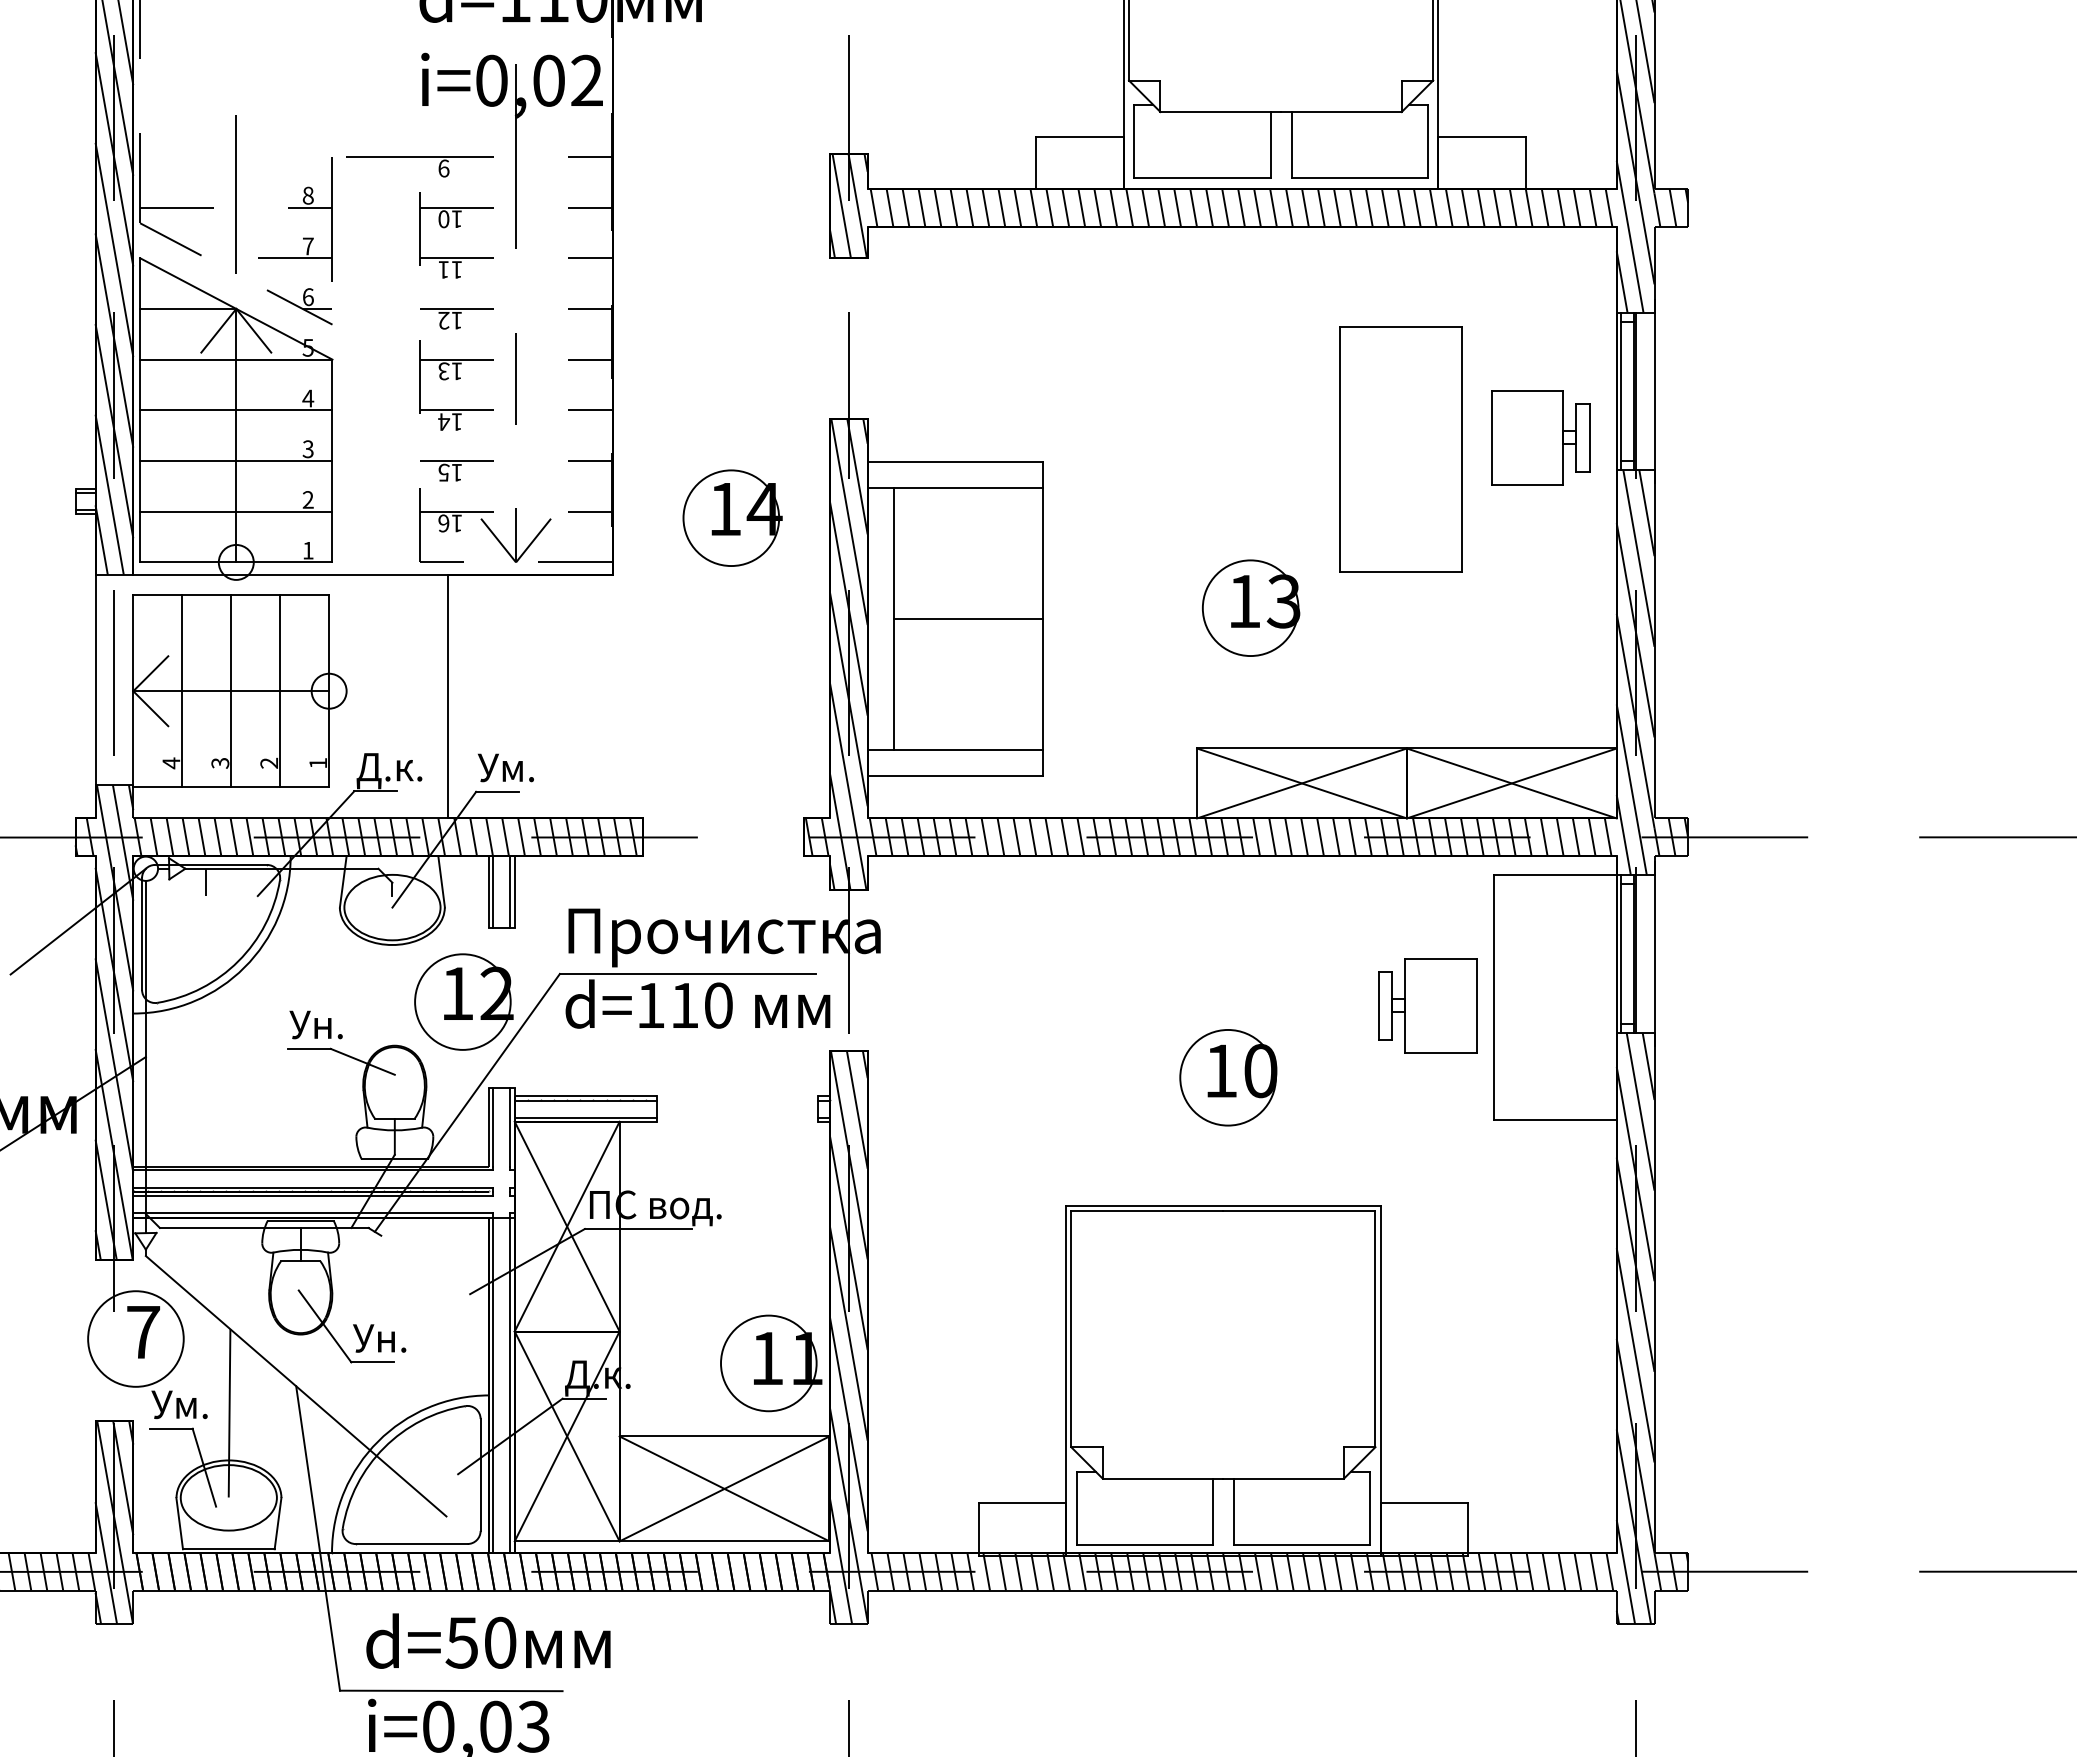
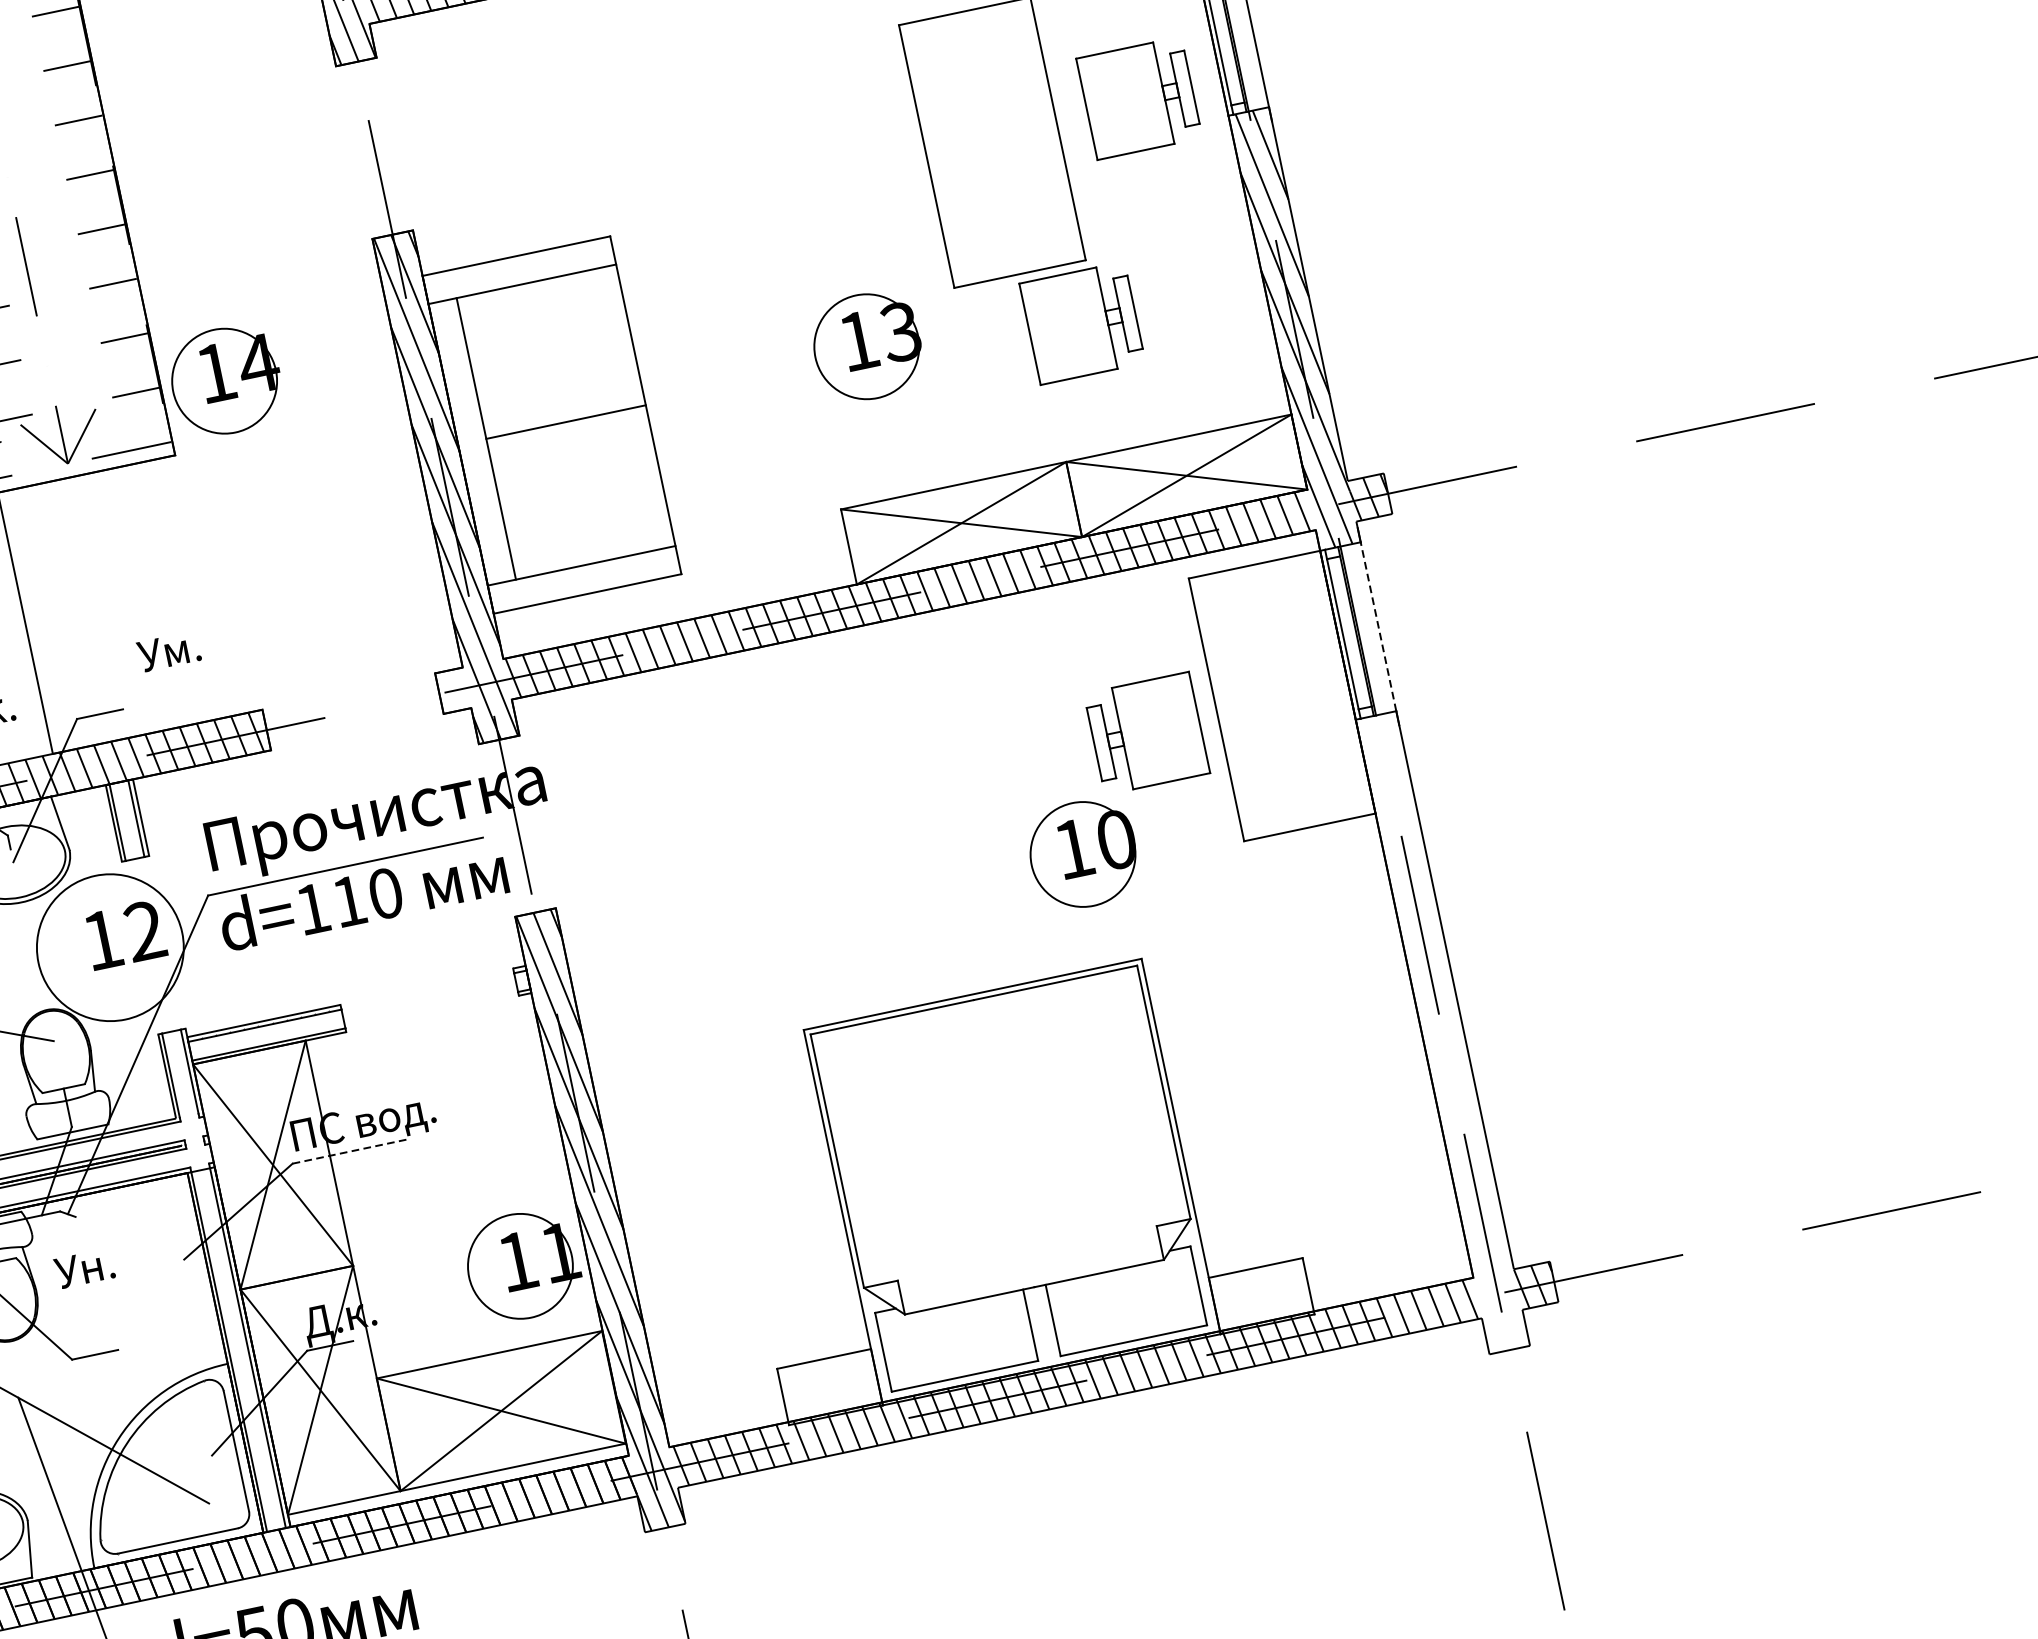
part: (732, 517) -> (225, 380), moved
part: (1447, 627) -> (1082, 322), added
text: (505, 767) -> (168, 651), moved
hatch: (816, 837) -> (452, 691), removed
line: (1654, 954) -> (1378, 627), solid -> dashed
circle: (462, 1001) -> (109, 947), size x1.4
part: (1228, 1077) -> (1083, 854), moved
line: (638, 1229) -> (350, 1152), solid -> dashed
hatch: (1635, 1328) -> (1442, 1032), removed
text: (379, 1338) -> (84, 1268), moved

